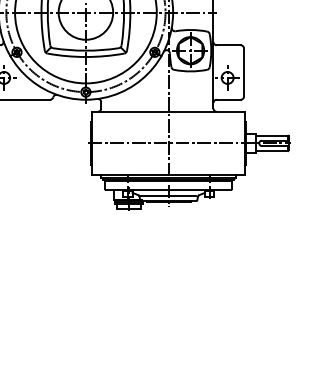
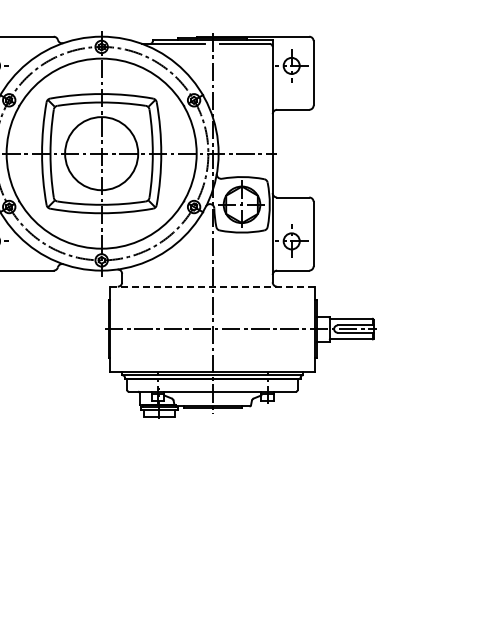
line: (168, 111) -> (212, 286), solid -> dashed
line: (168, 195) -> (212, 399), removed

